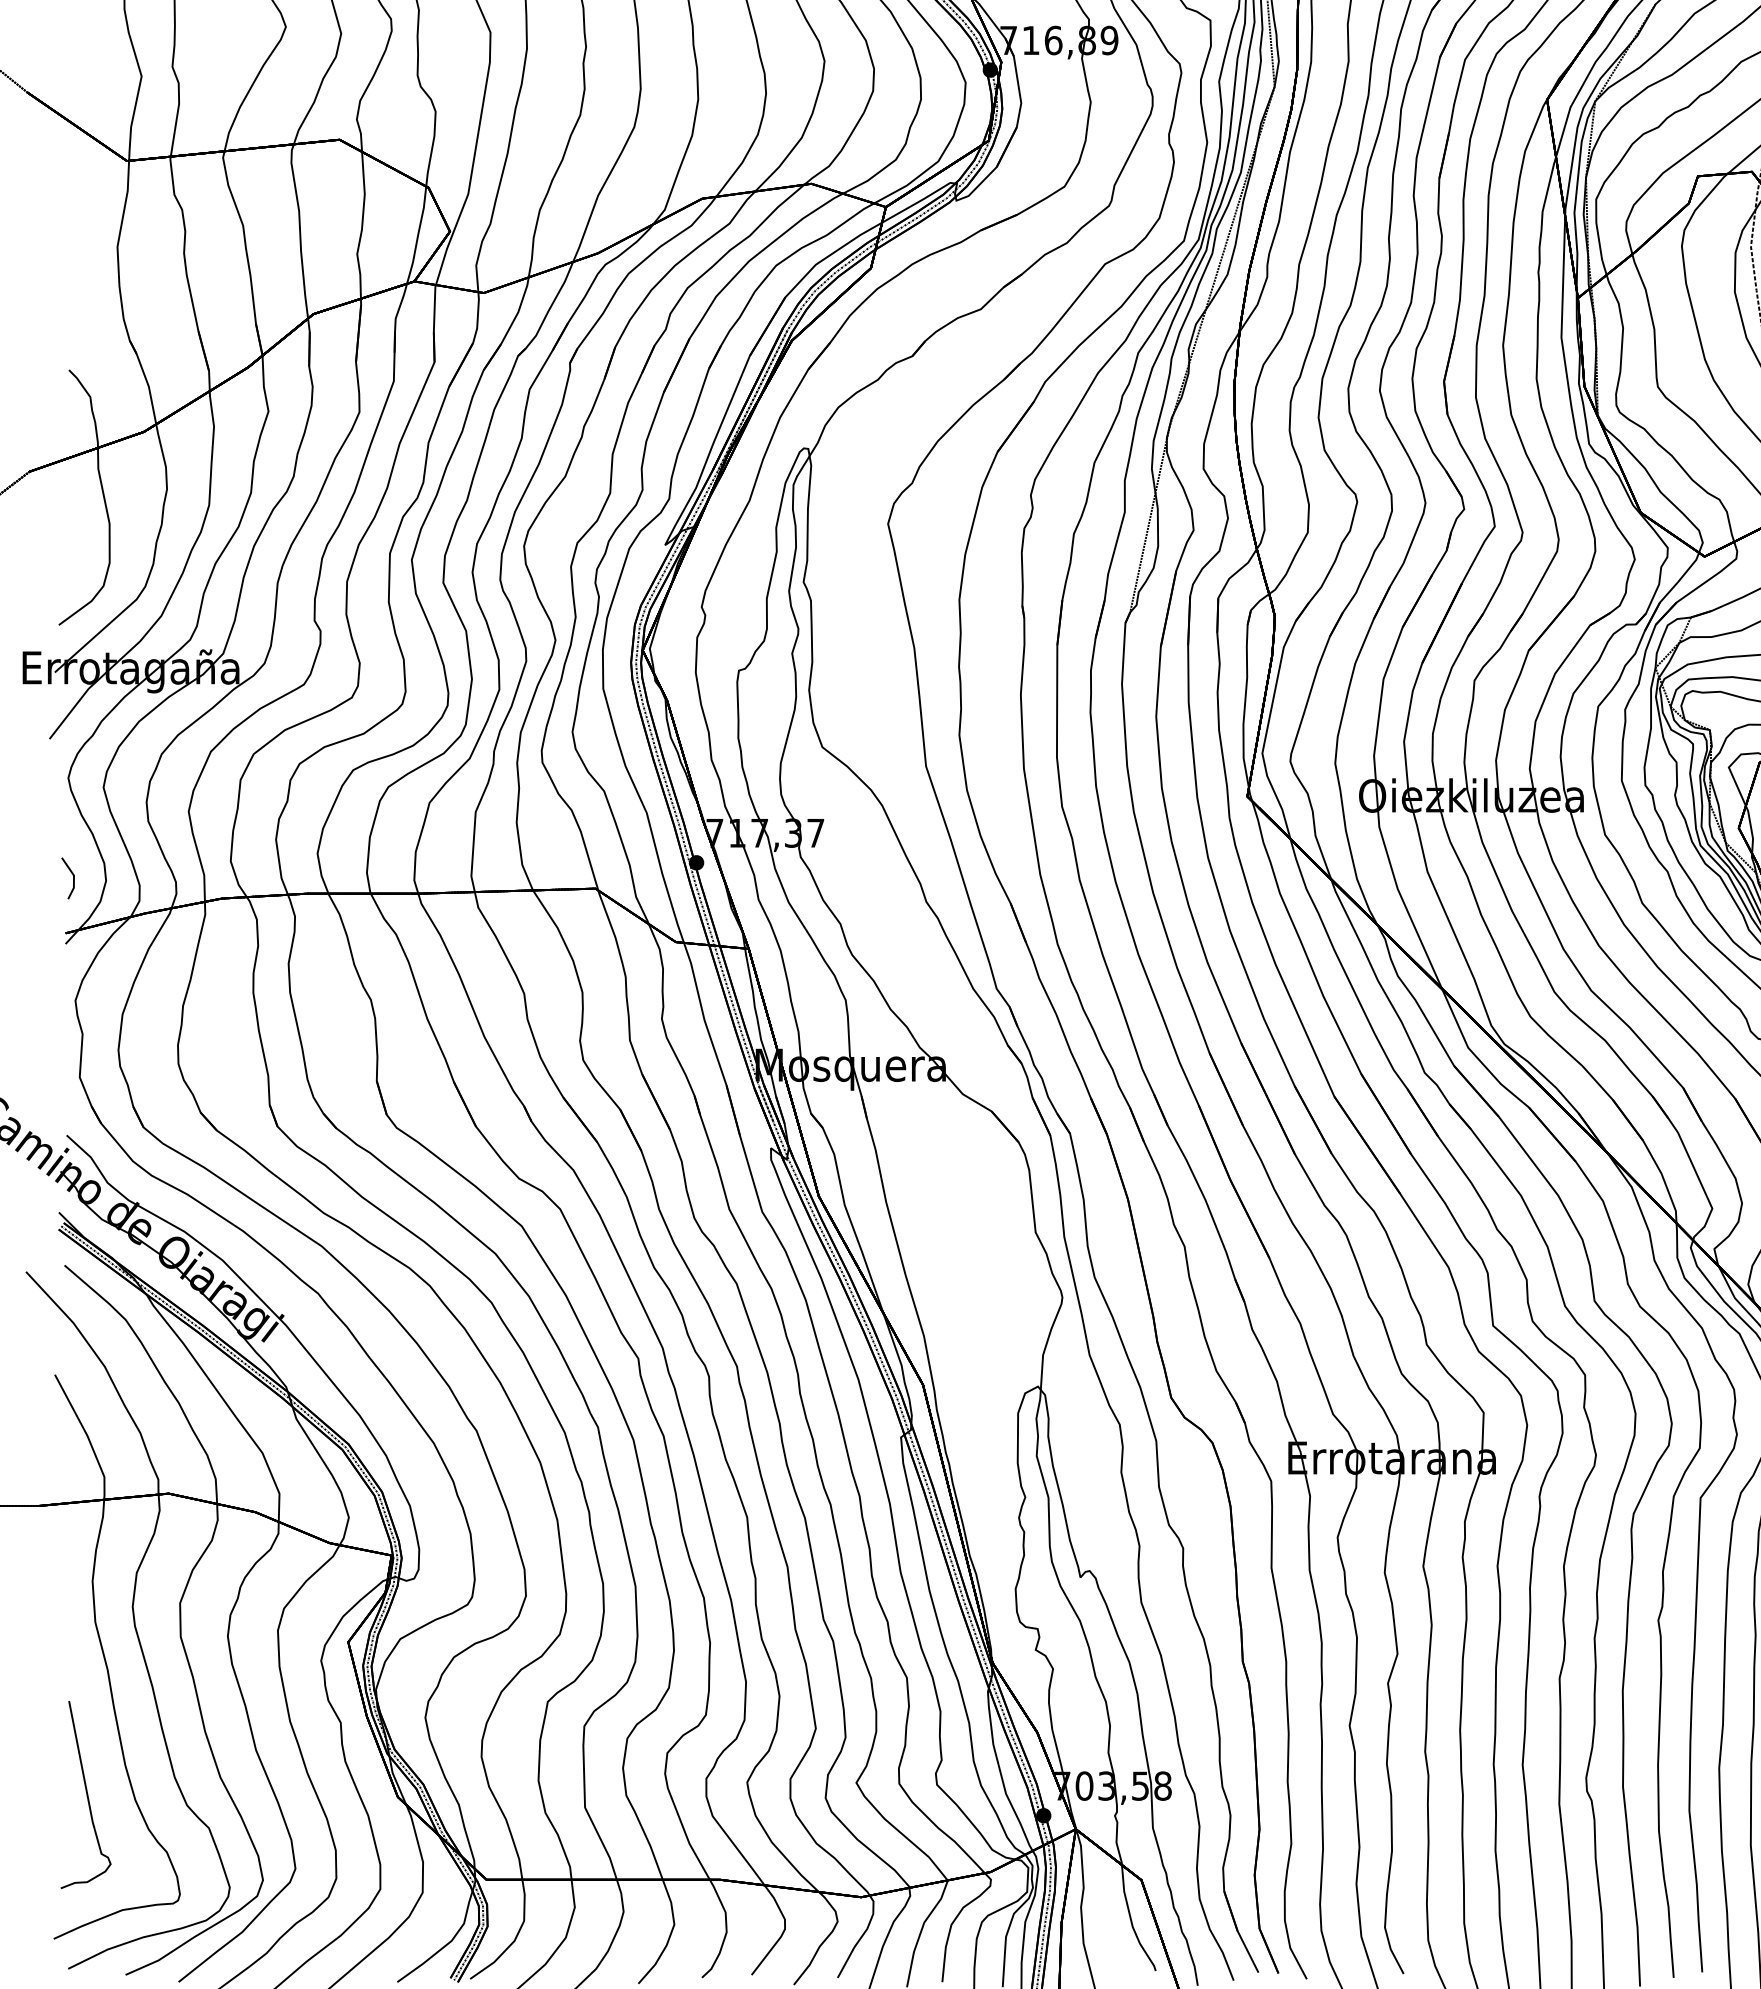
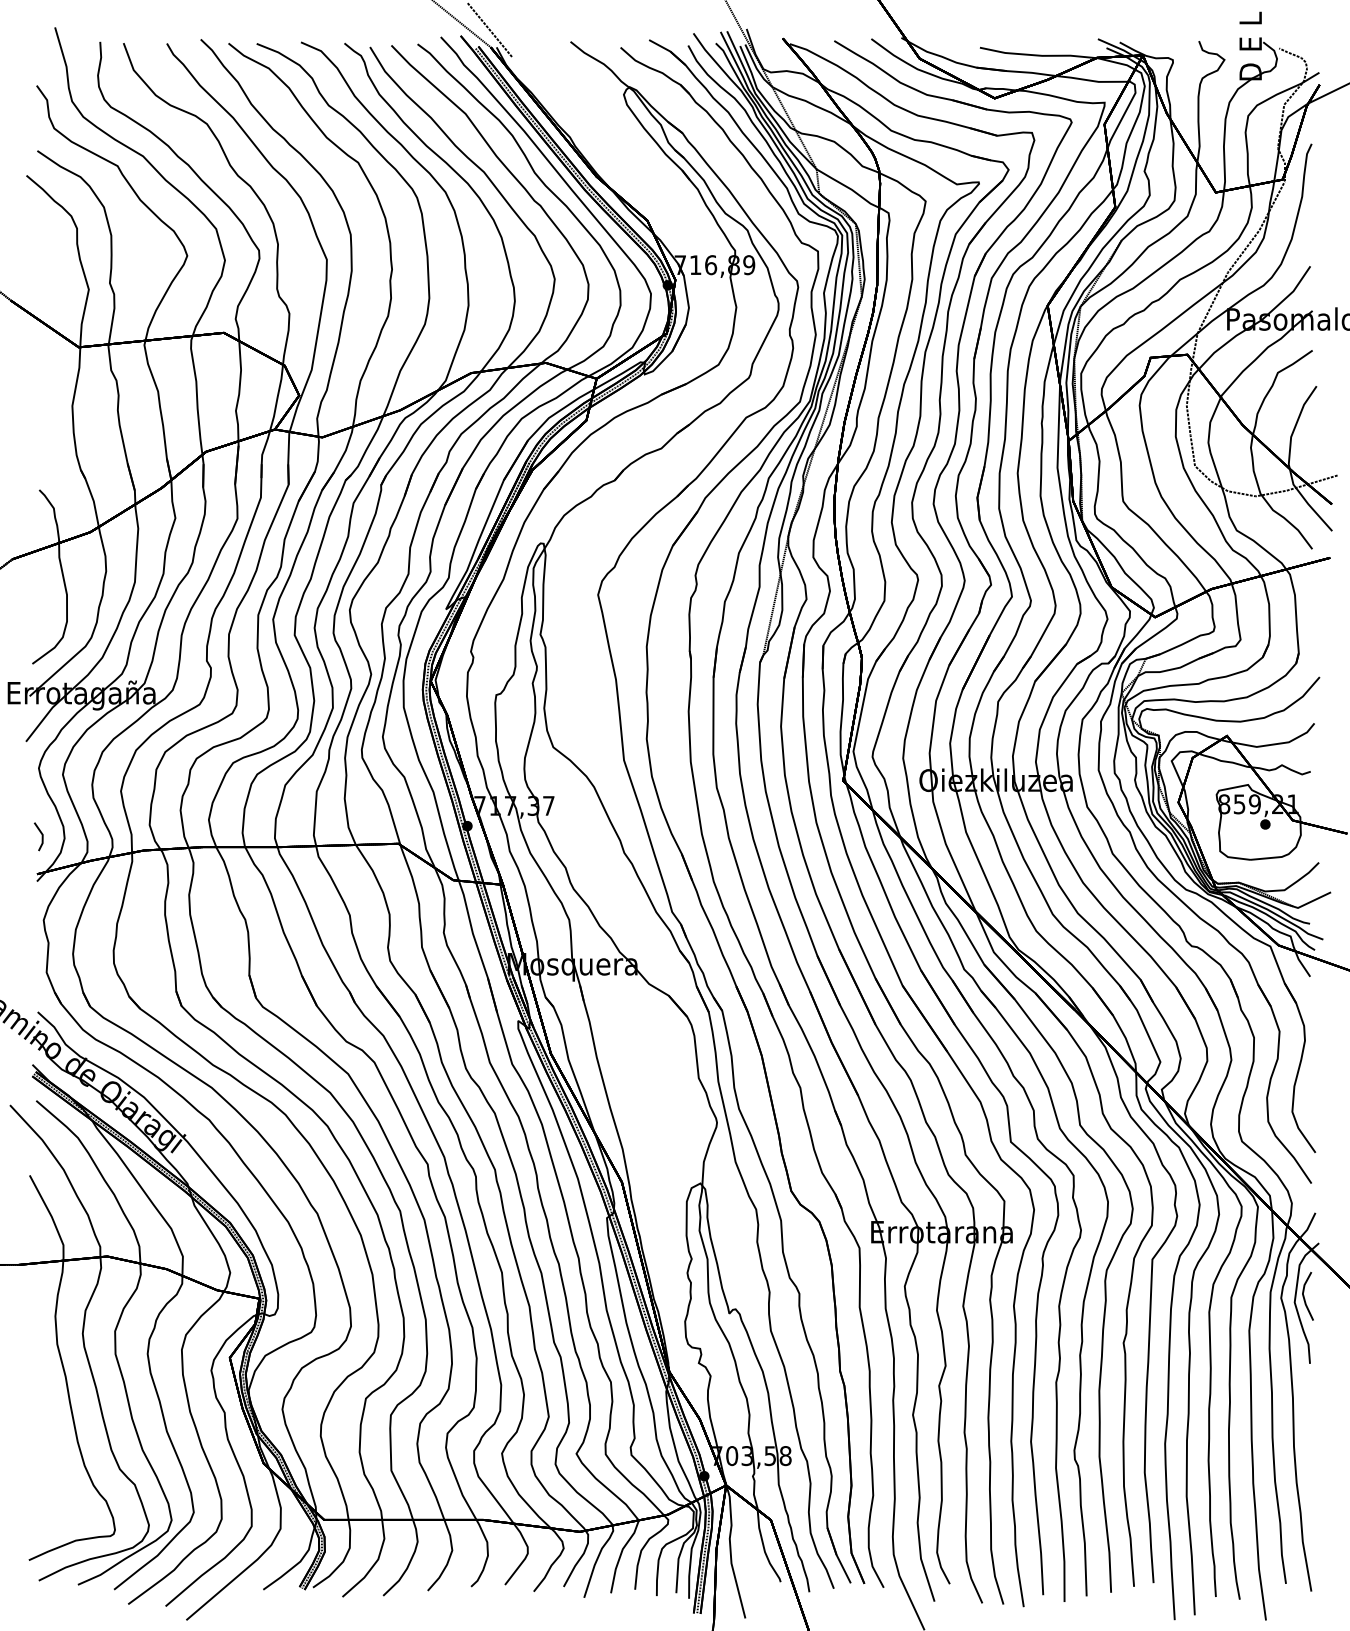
curve: (85, 1794) -> (50, 1461), removed

